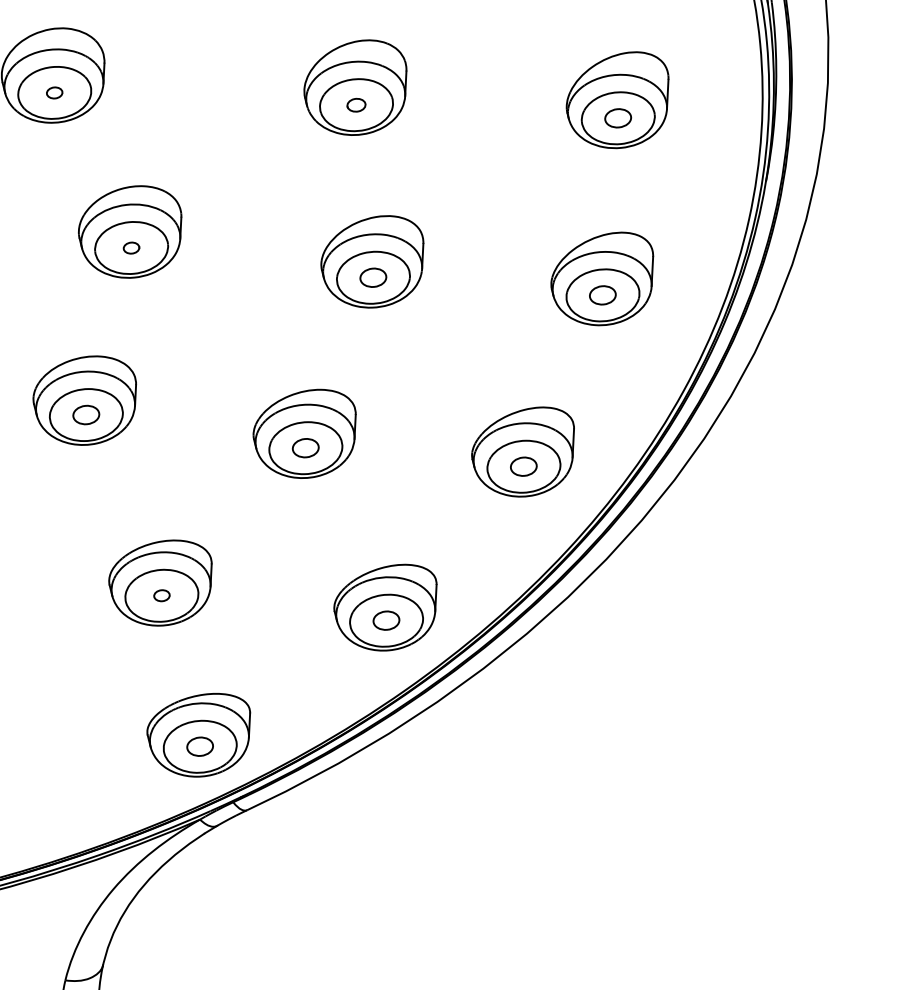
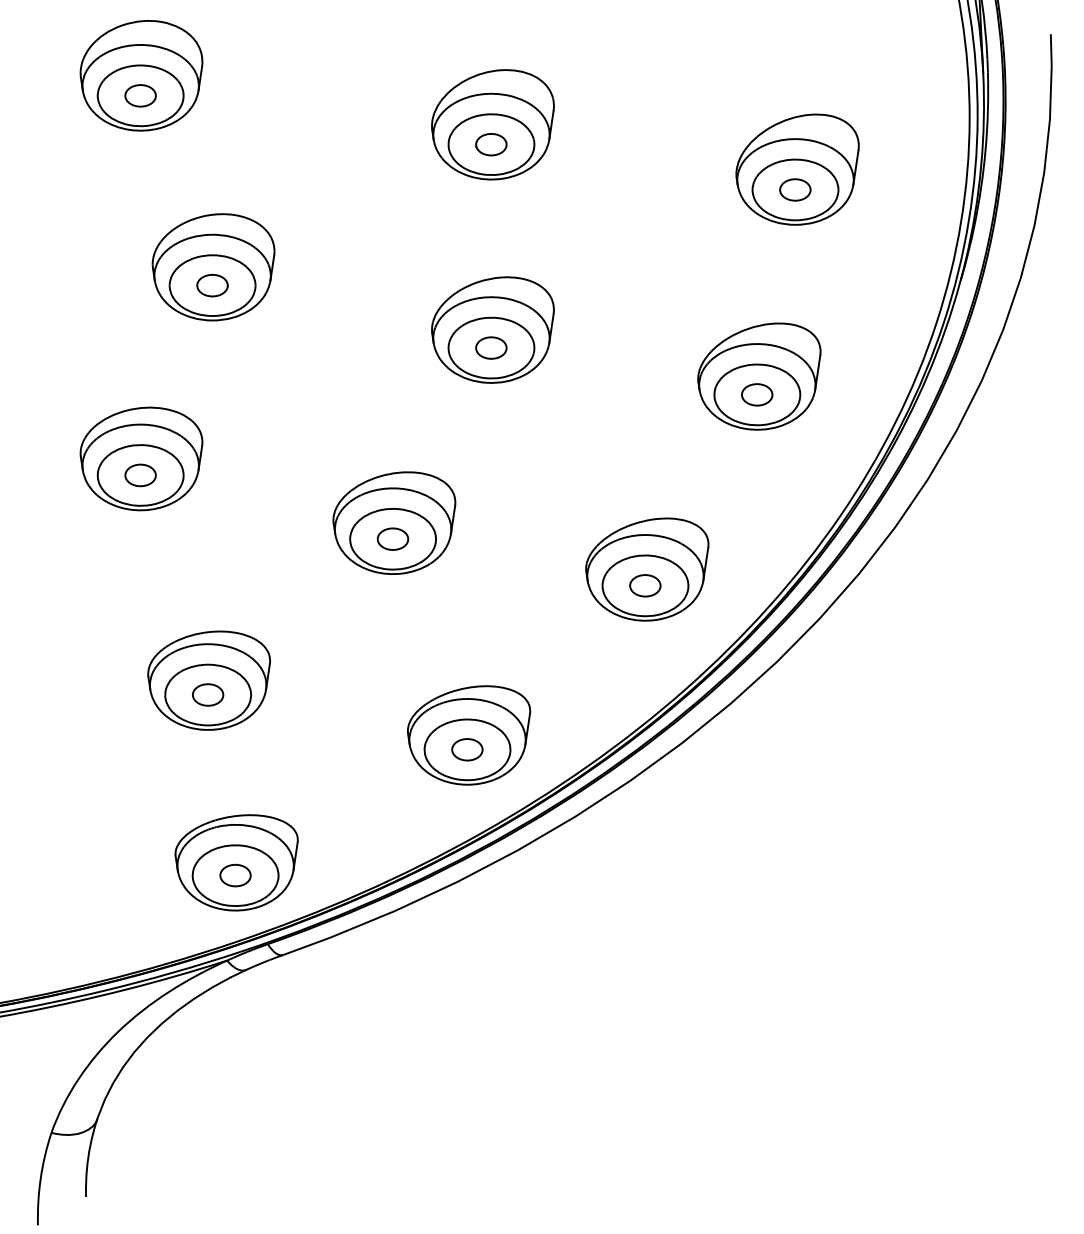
part: (54, 92) -> (140, 95), size x1.67
part: (356, 105) -> (491, 144), size x1.43
part: (131, 247) -> (212, 285), size x1.67
part: (162, 595) -> (208, 694), size x1.67

